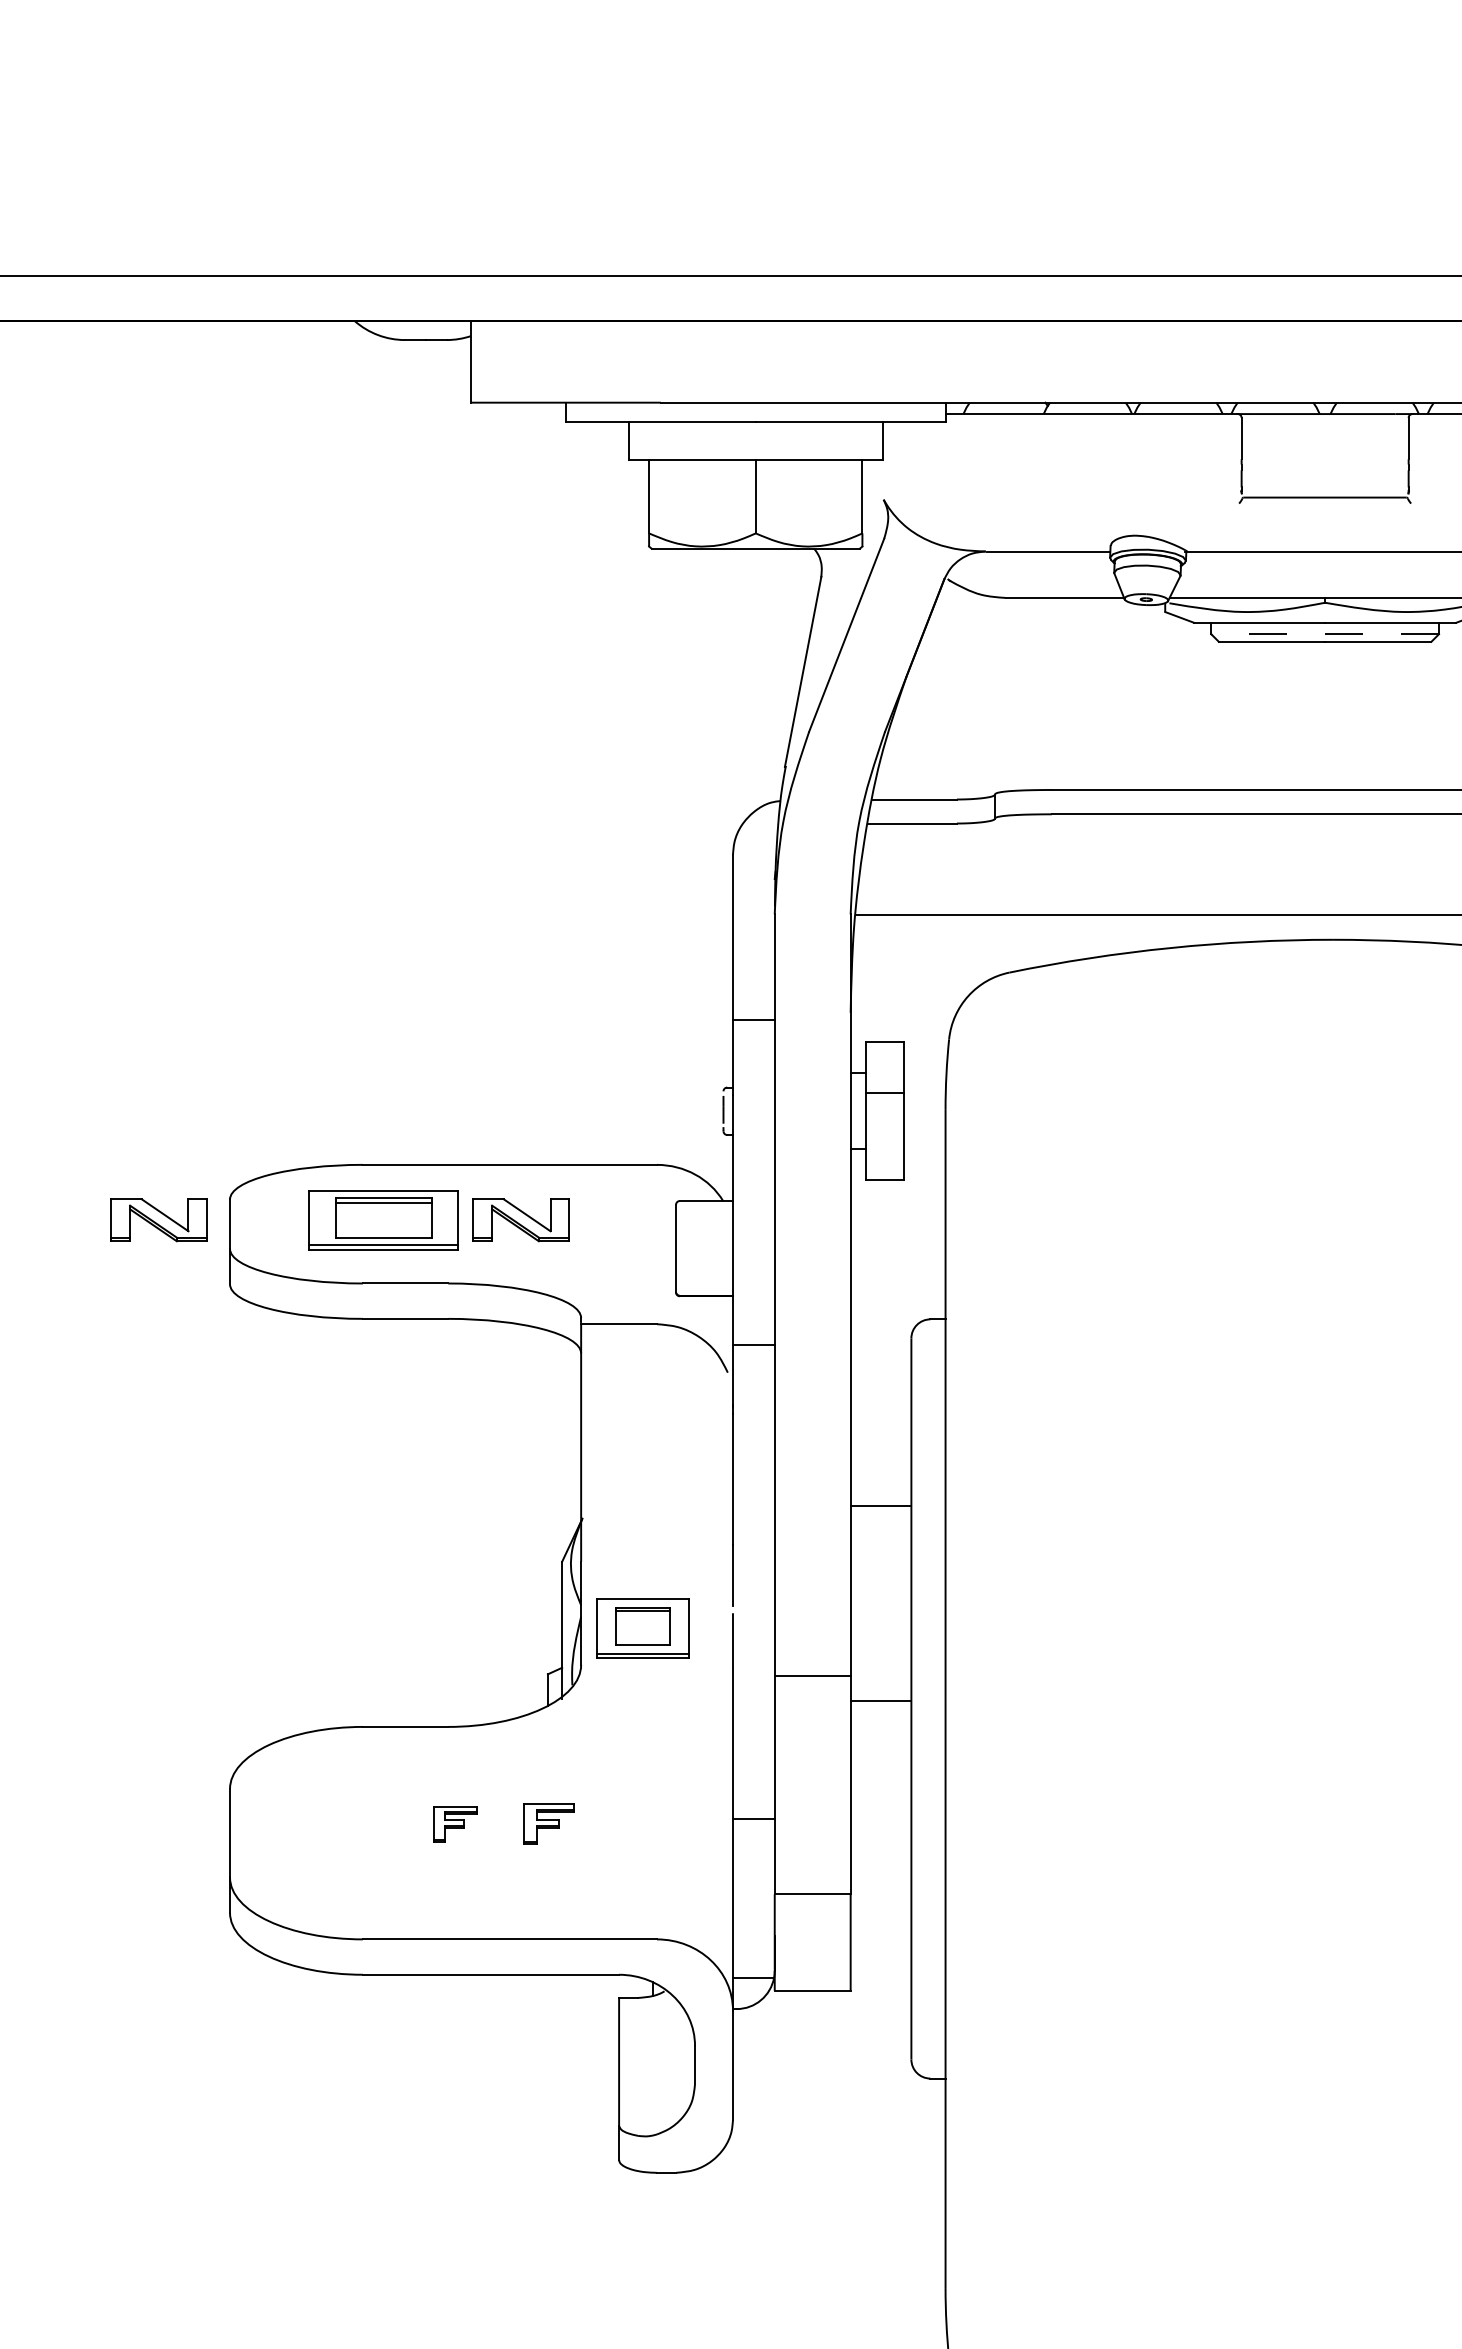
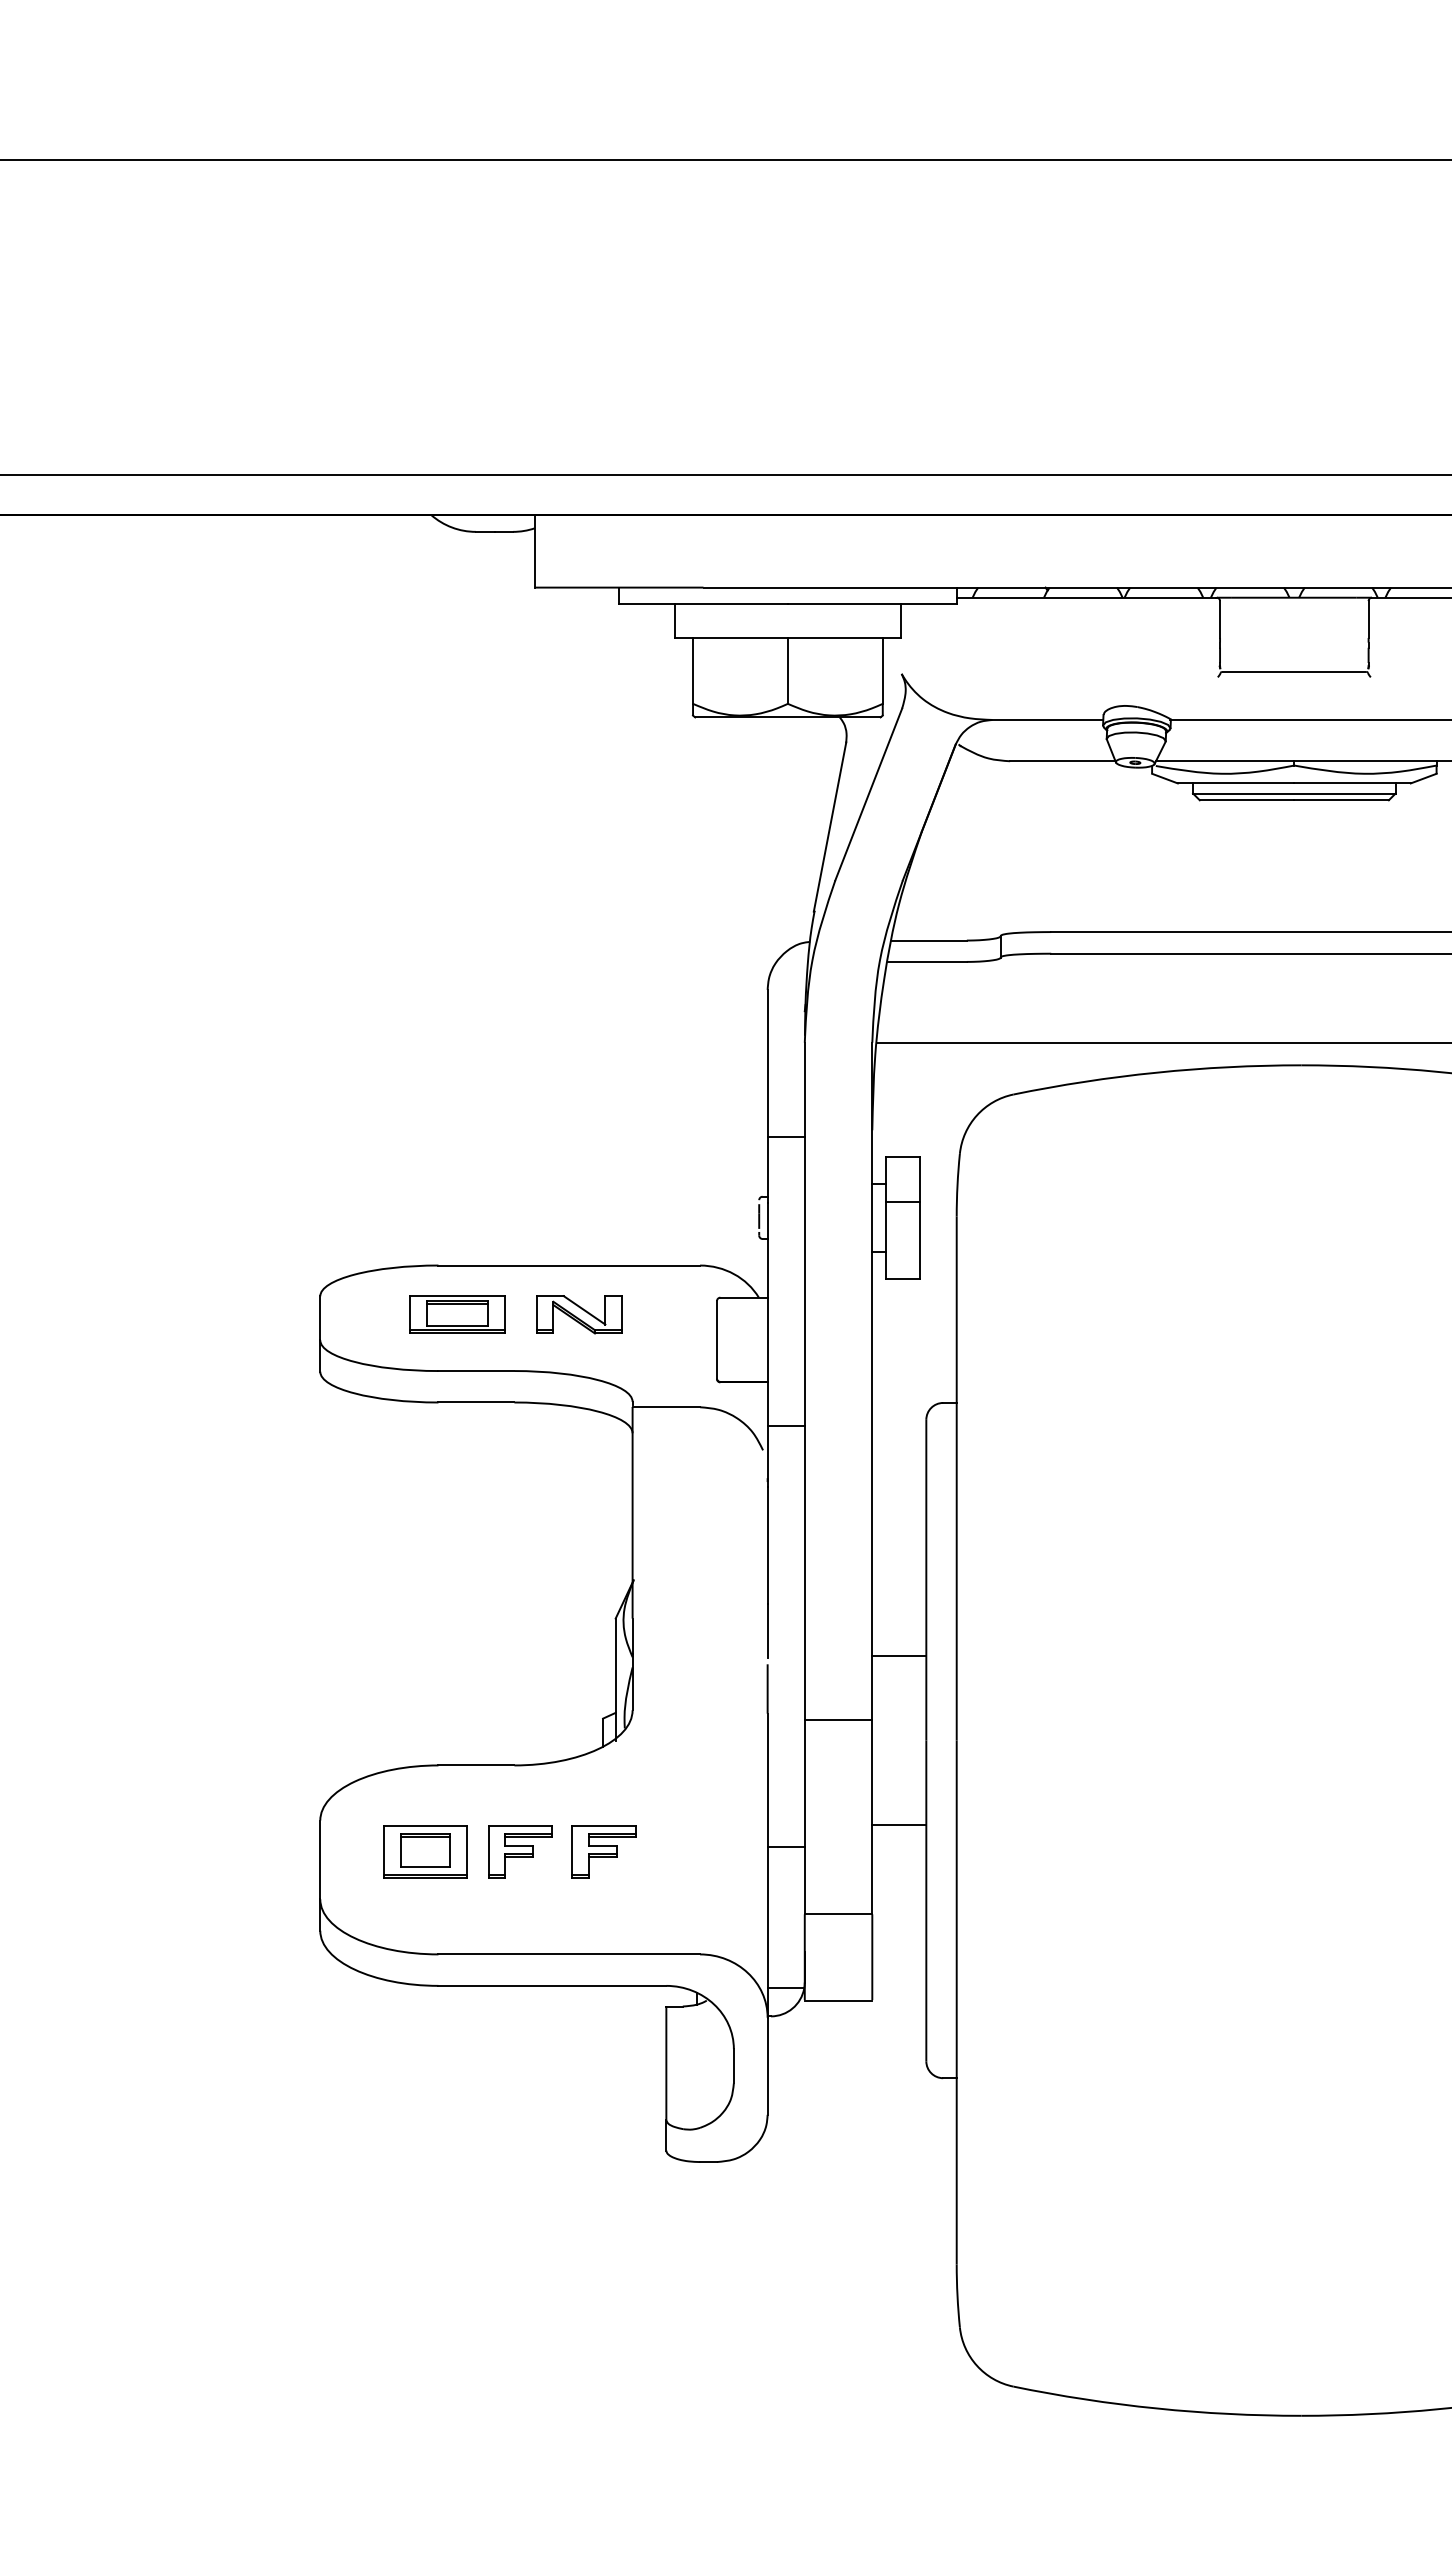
line: (1324, 634) -> (1293, 793), dashed -> solid
part: (159, 1219) -> (257, 1314), removed
part: (384, 1219) -> (457, 1314), size x0.71
line: (881, 1506) -> (899, 1656), moved
part: (642, 1628) -> (425, 1851), moved
line: (881, 1700) -> (899, 1824), moved
part: (455, 1823) -> (520, 1851), size x1.67
part: (548, 1823) -> (603, 1851), size x1.43

